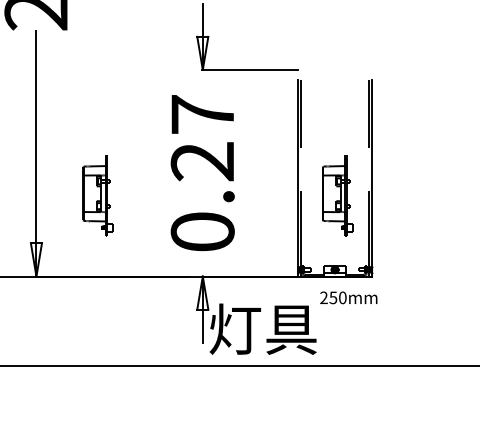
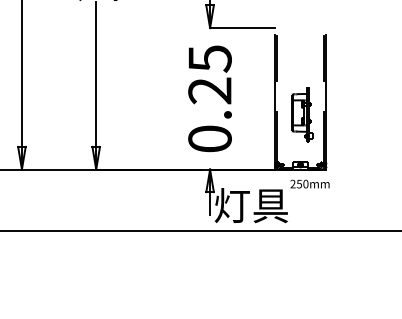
text: (201, 114) -> (209, 58), 0.27 -> 0.25
part: (98, 196) -> (138, 114), removed

